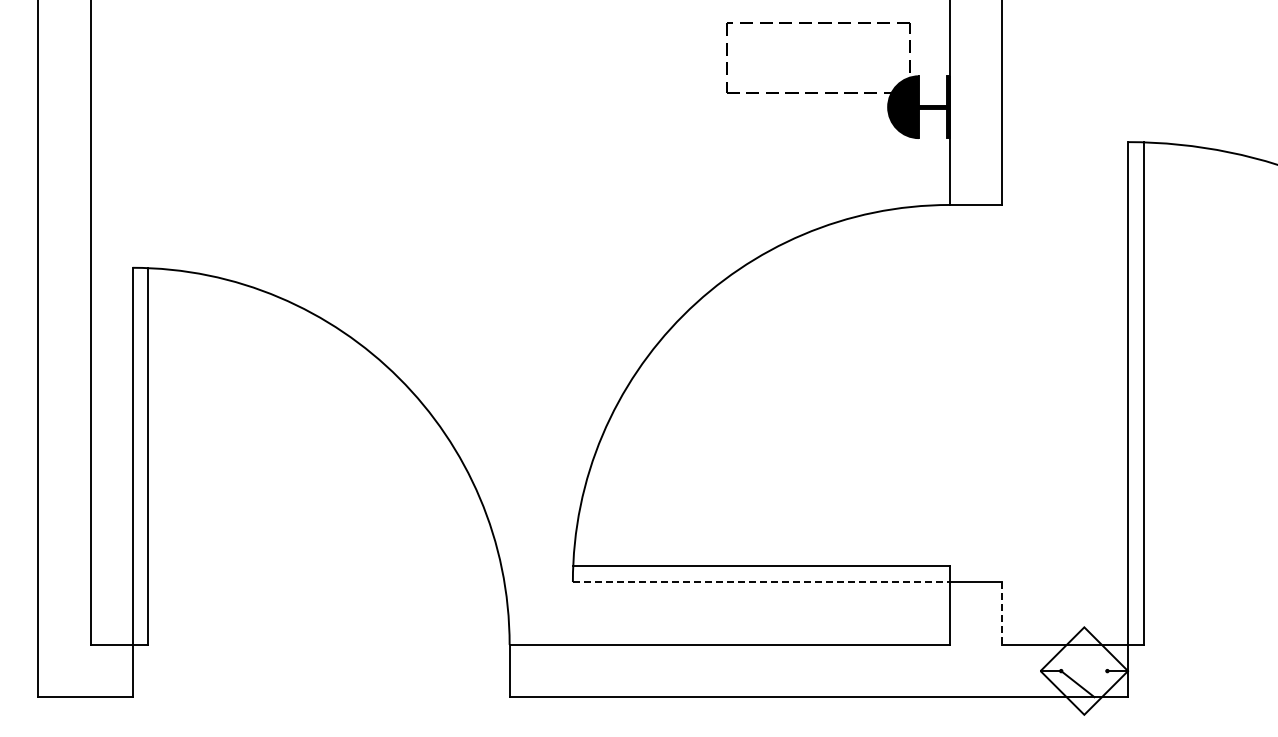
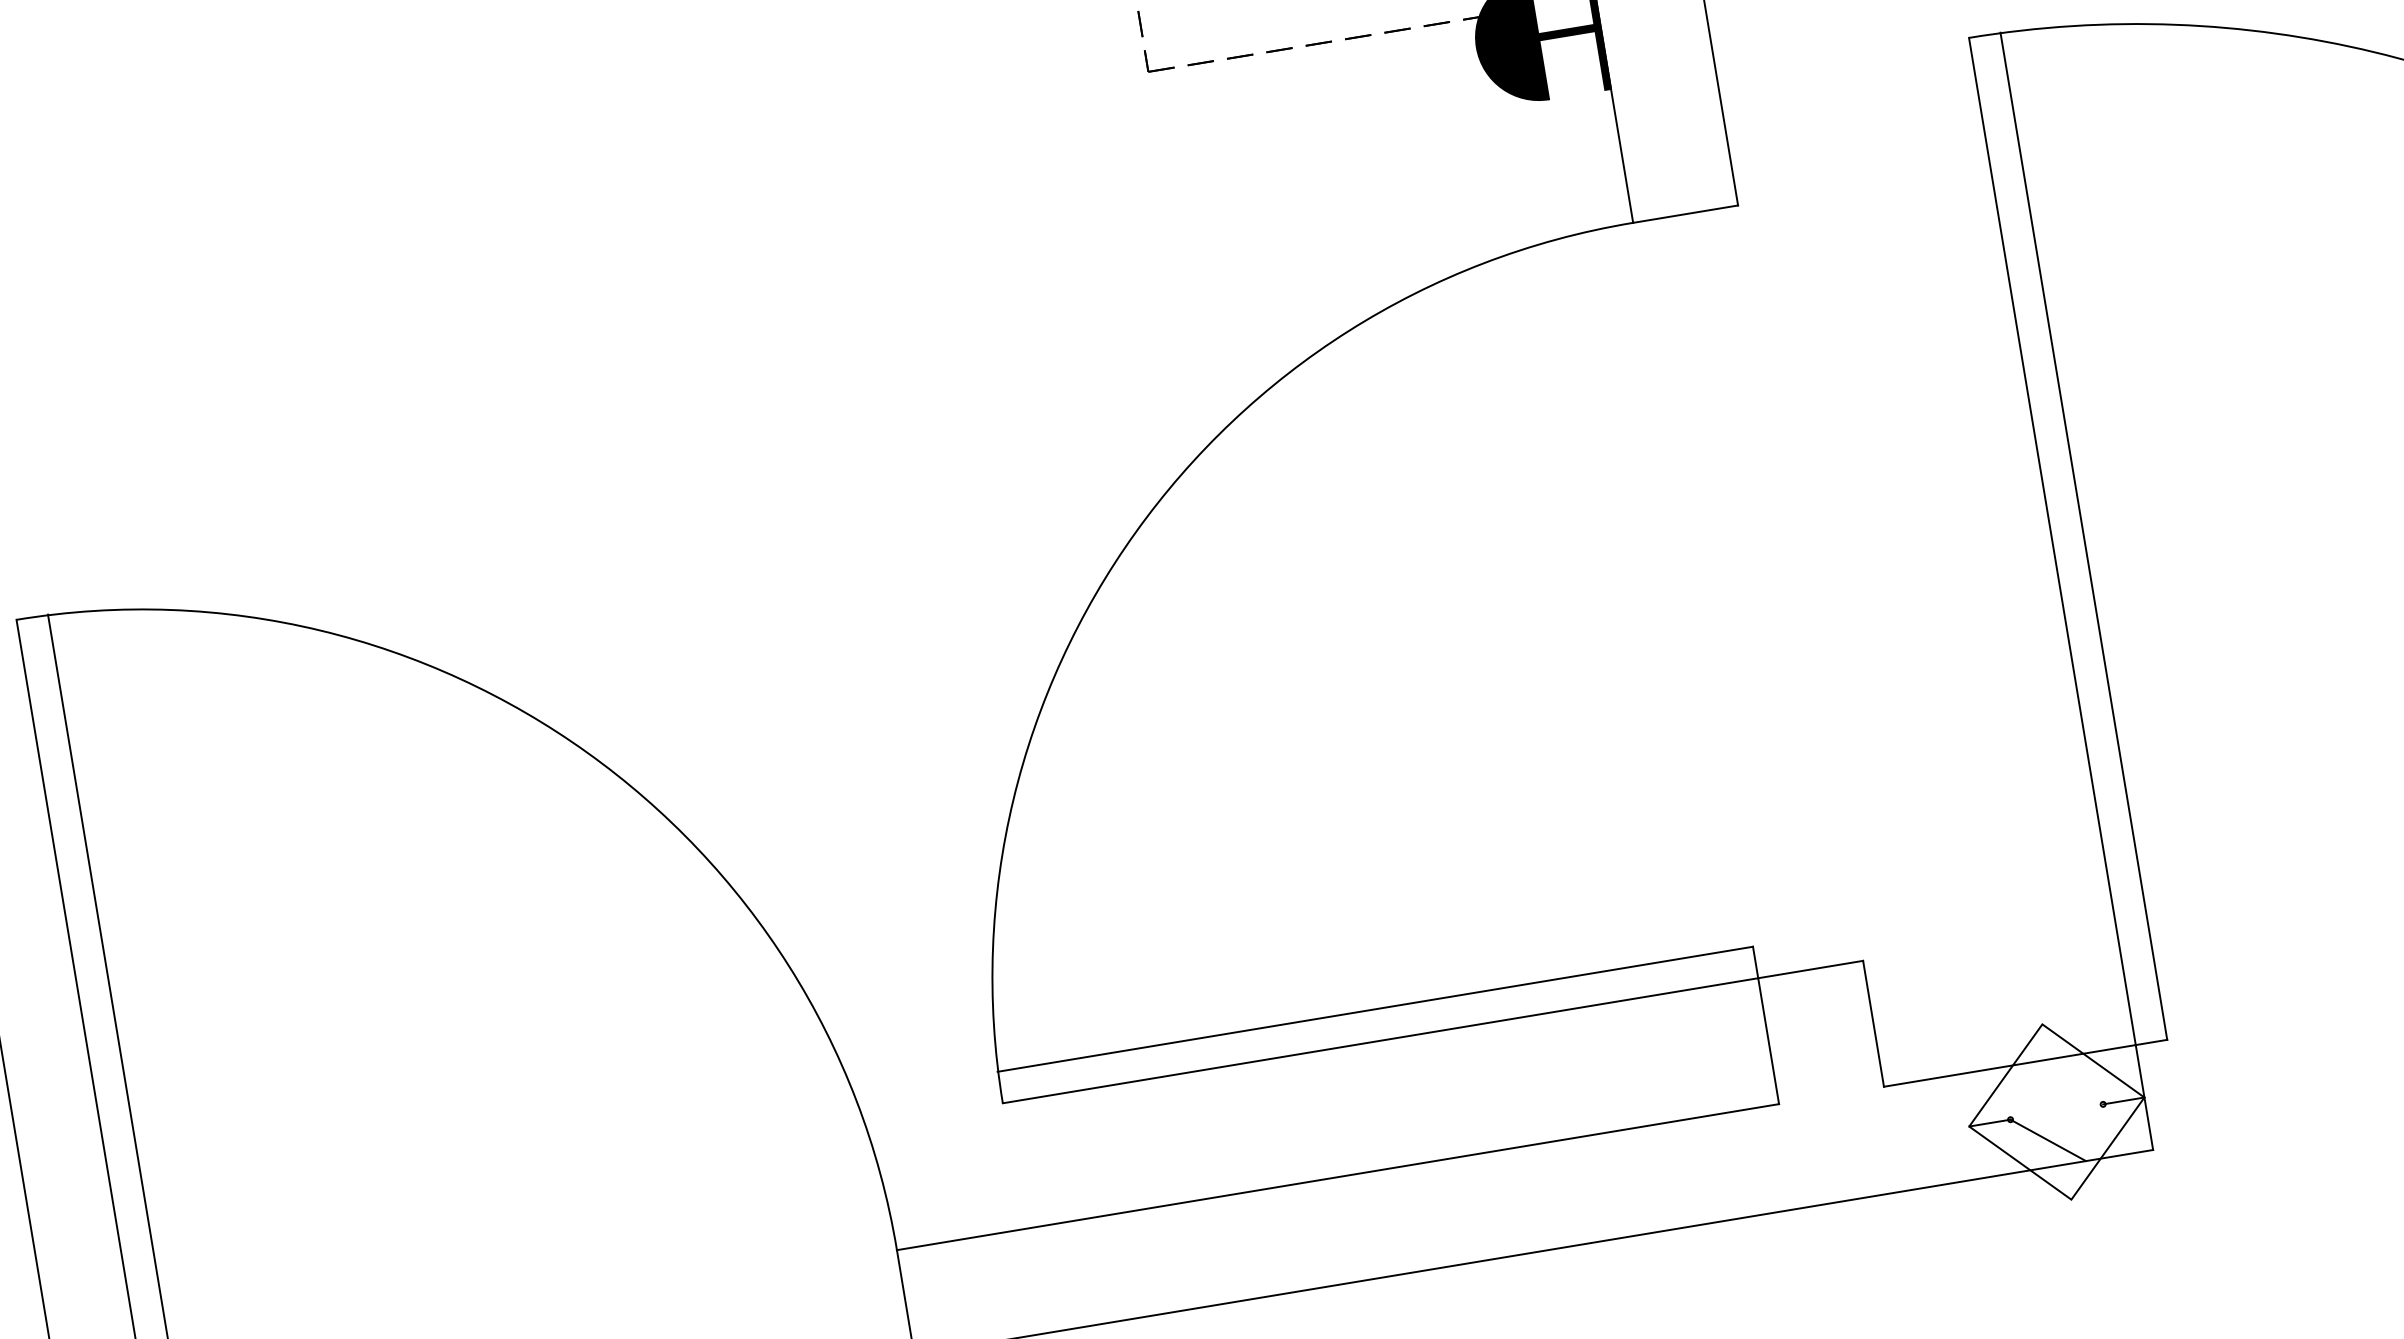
line: (761, 582) -> (1380, 1041), dashed -> solid
line: (1002, 613) -> (1873, 1023), dashed -> solid

